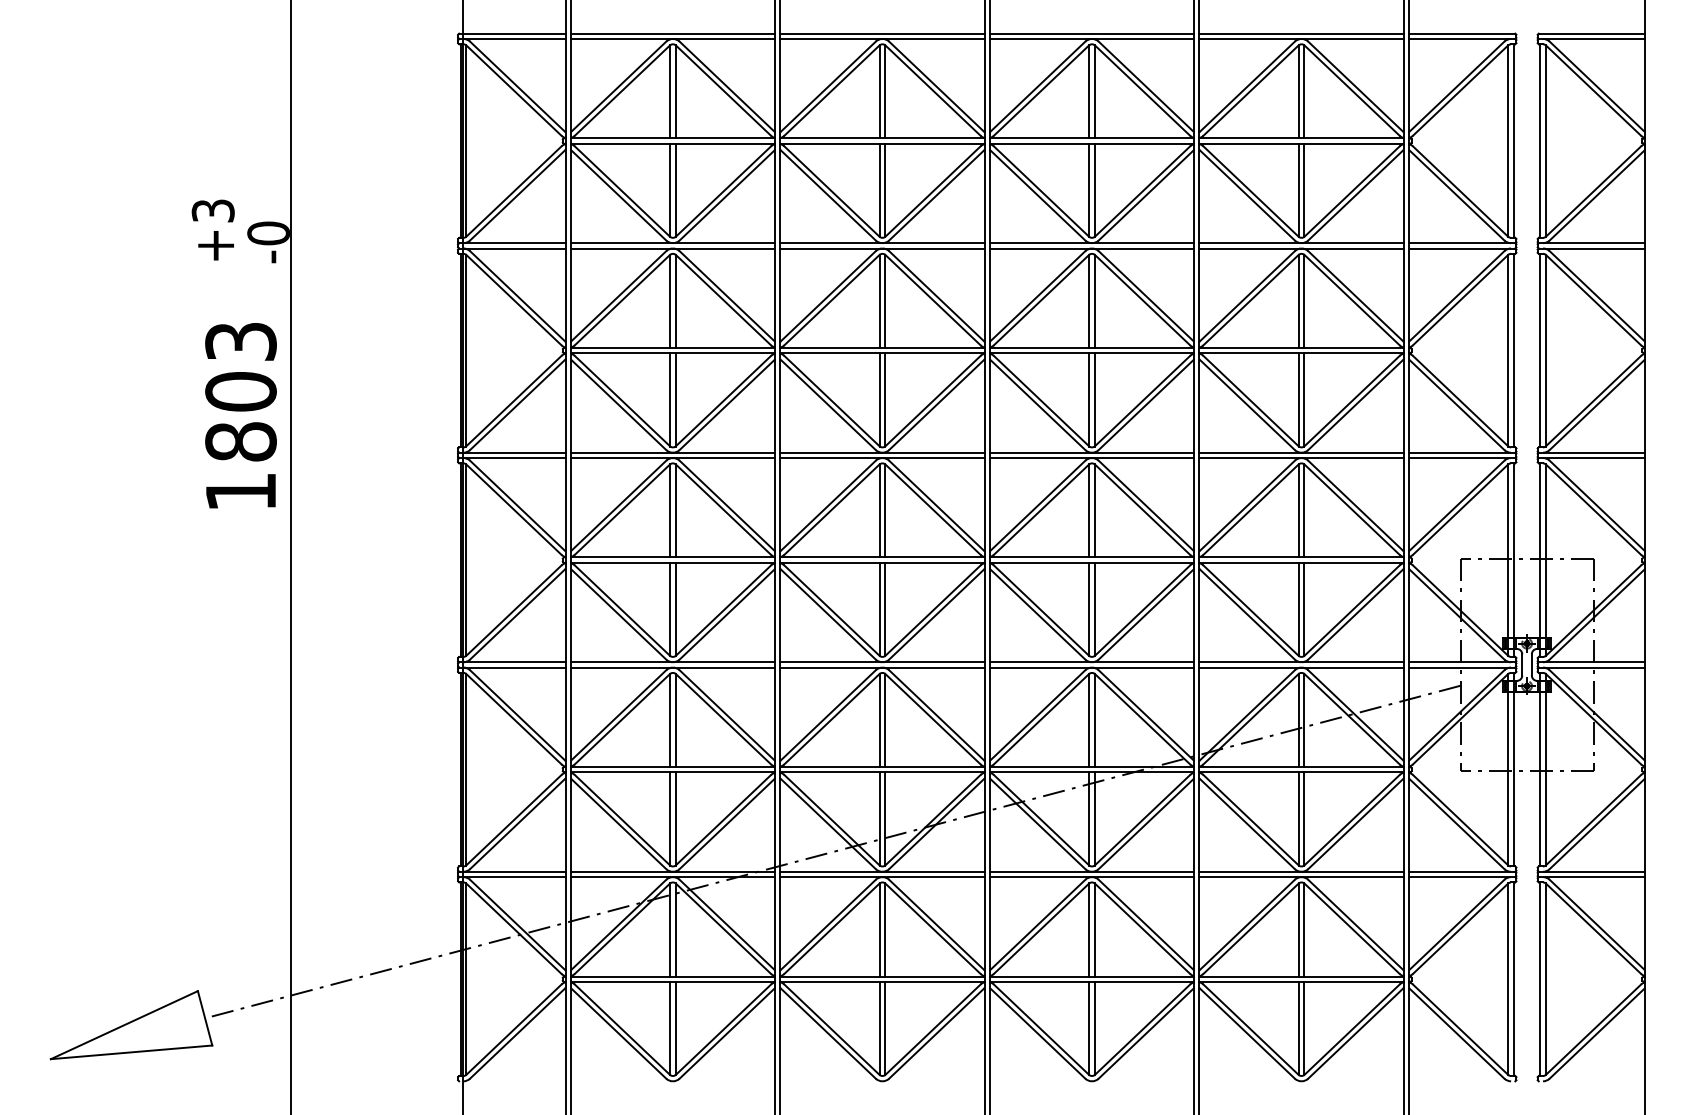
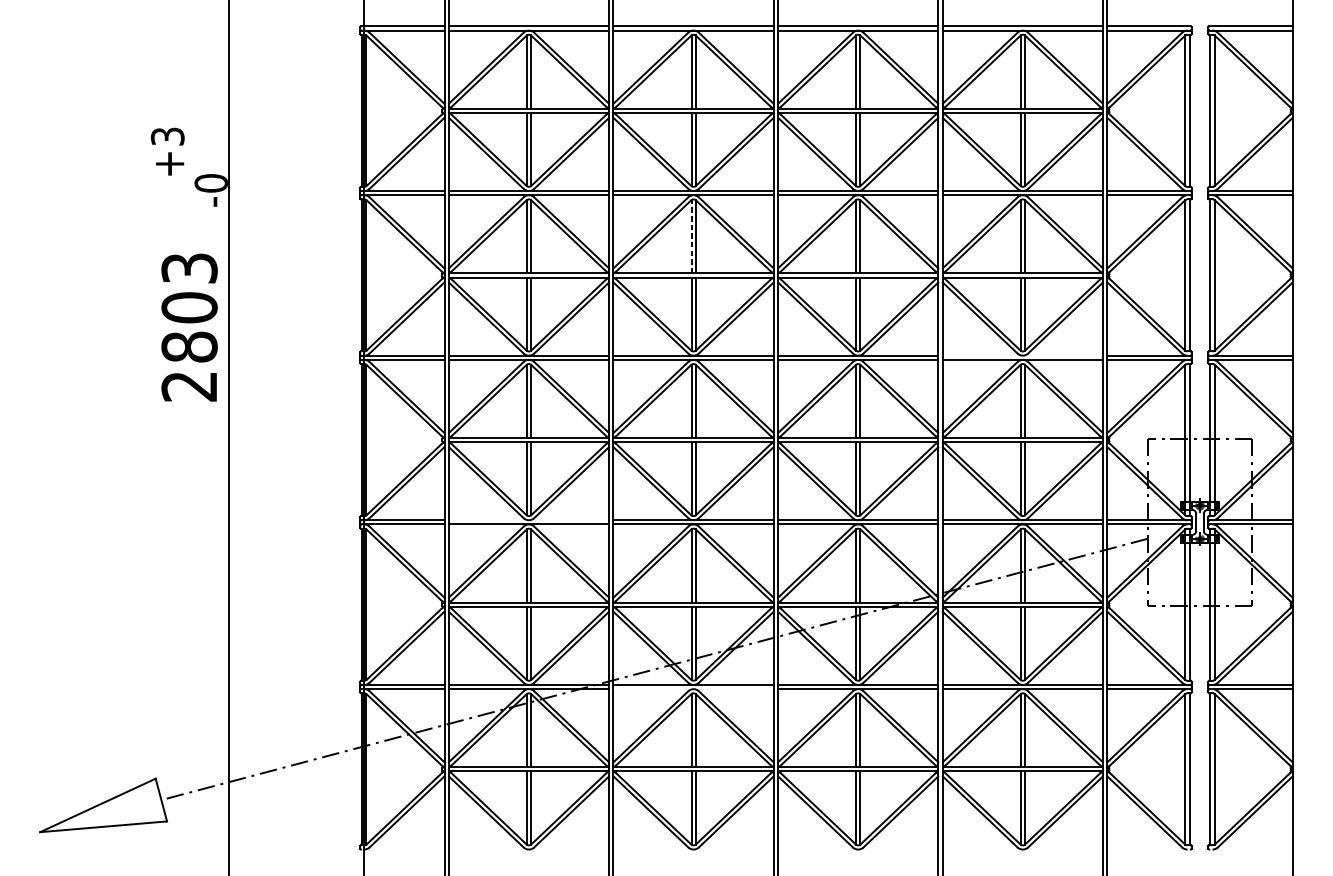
text: (212, 229) -> (167, 151), moved
line: (879, 301) -> (691, 236), solid -> dashed
line: (1301, 452) -> (1022, 355), removed
text: (240, 492) -> (189, 386), 1803 -> 2803
line: (672, 662) -> (528, 520), removed
line: (882, 877) -> (693, 689), removed

